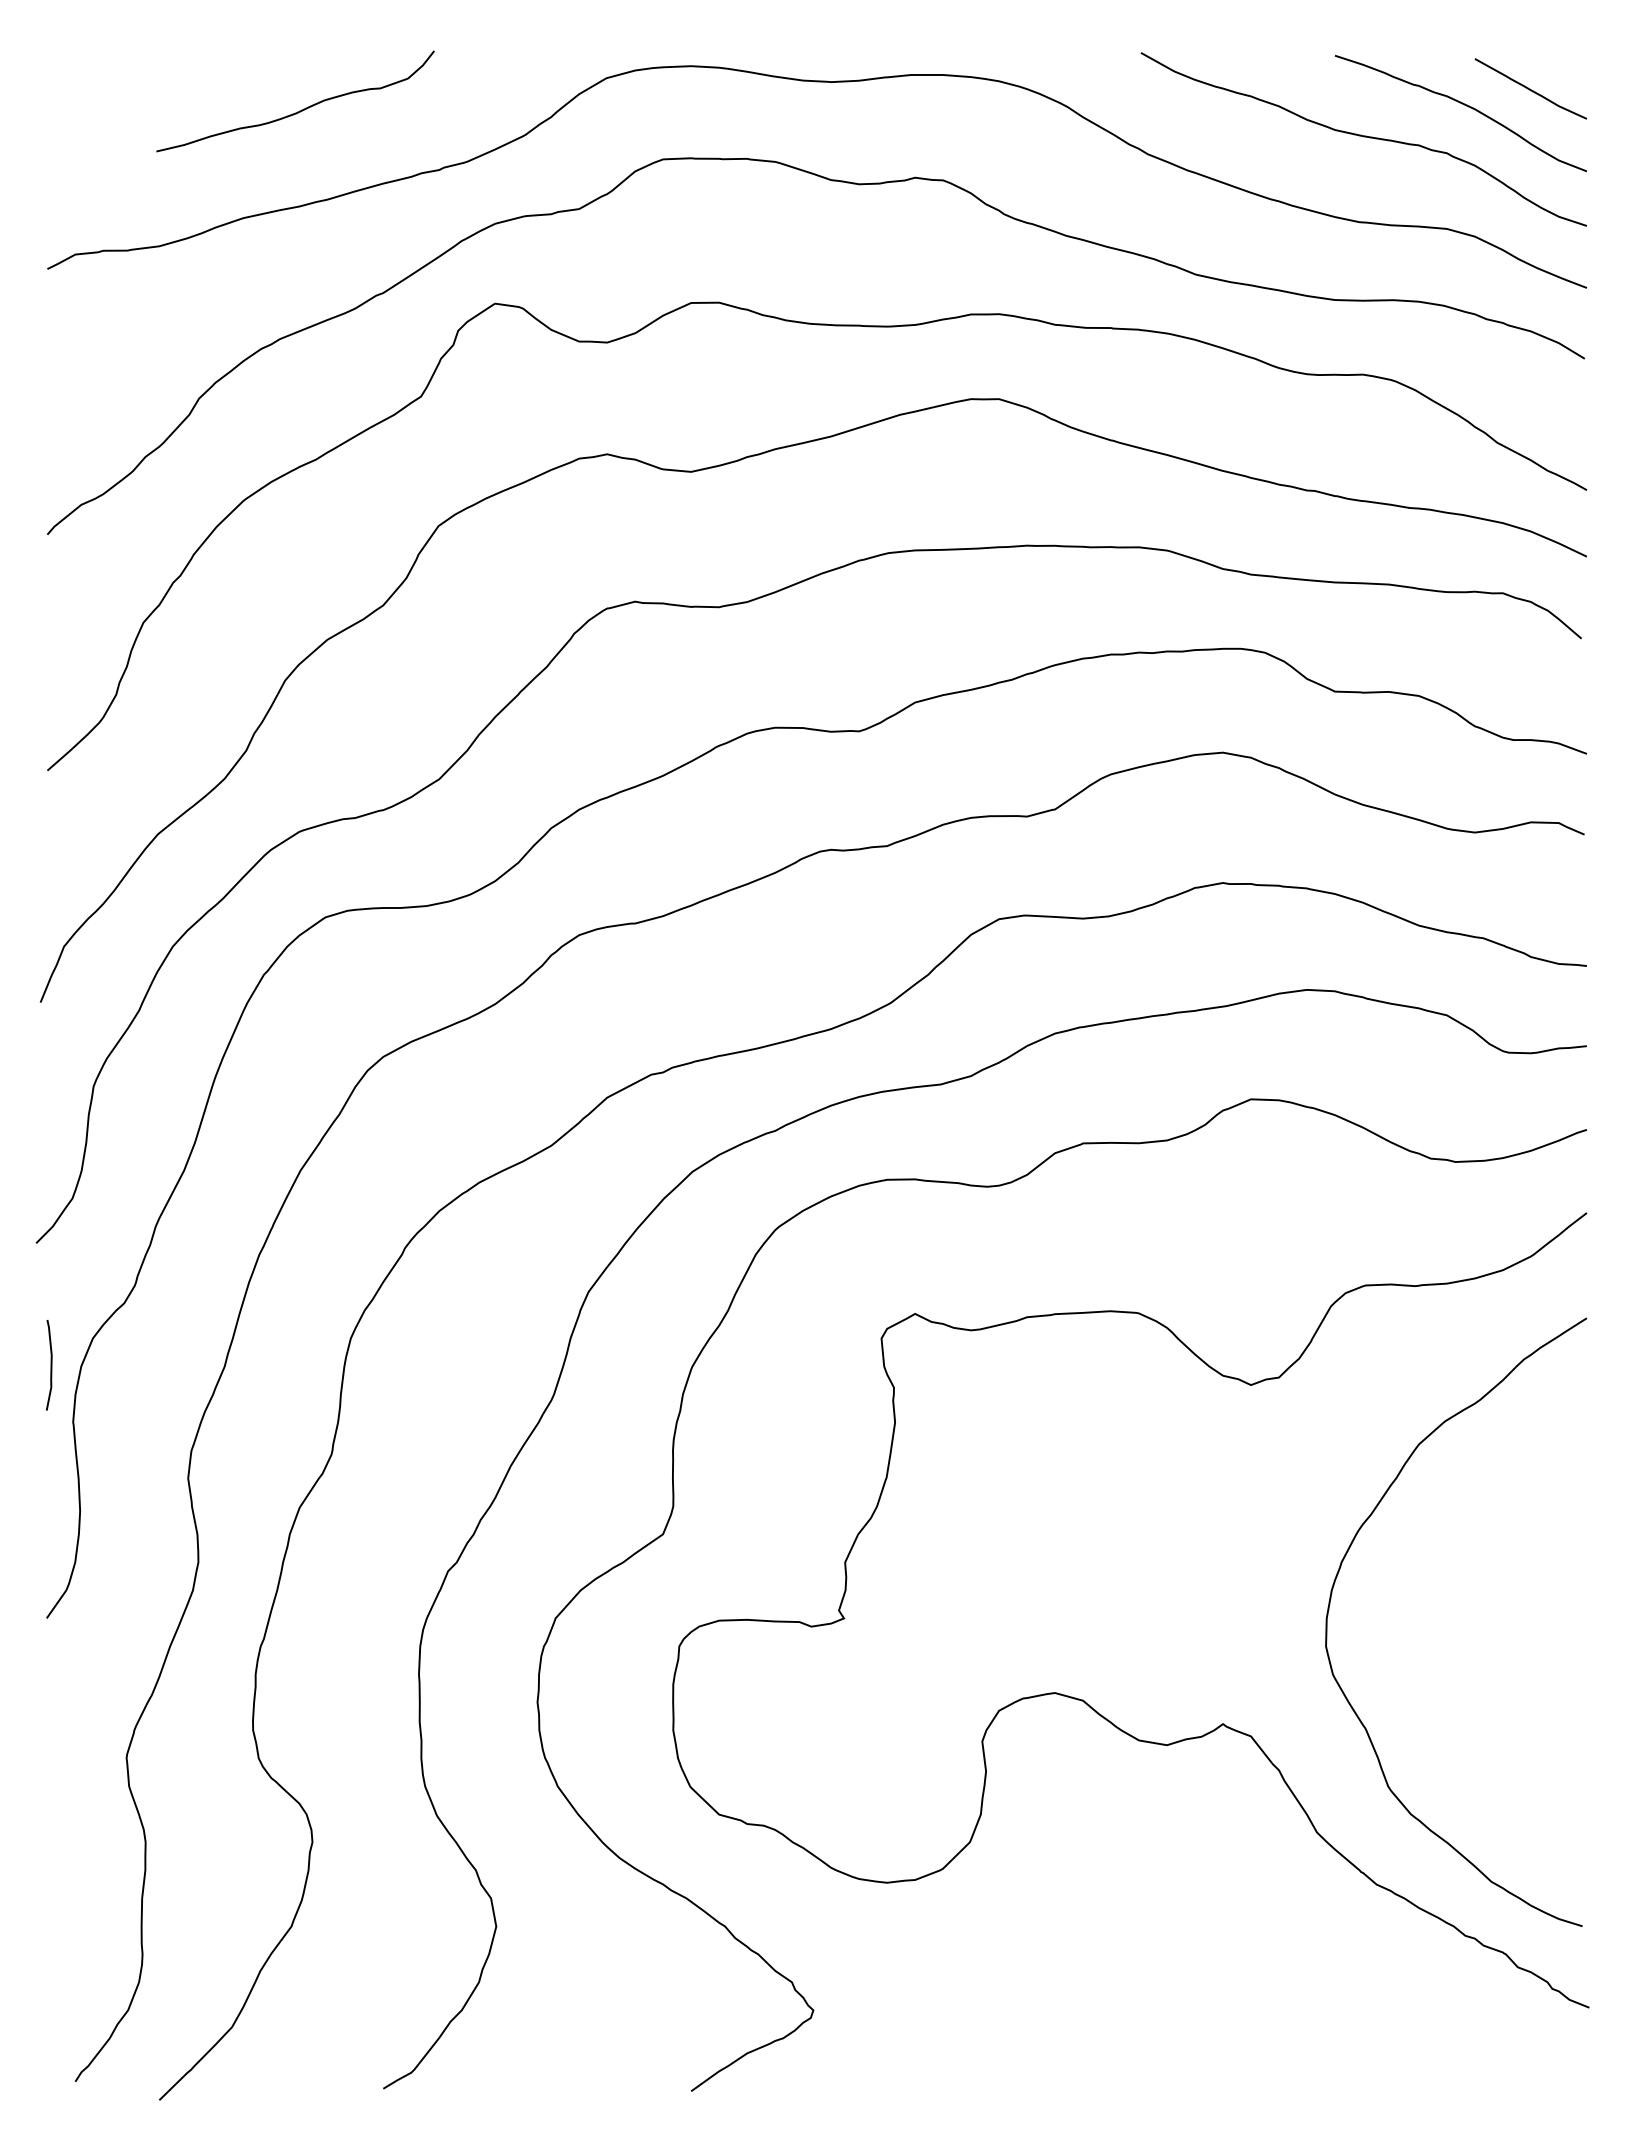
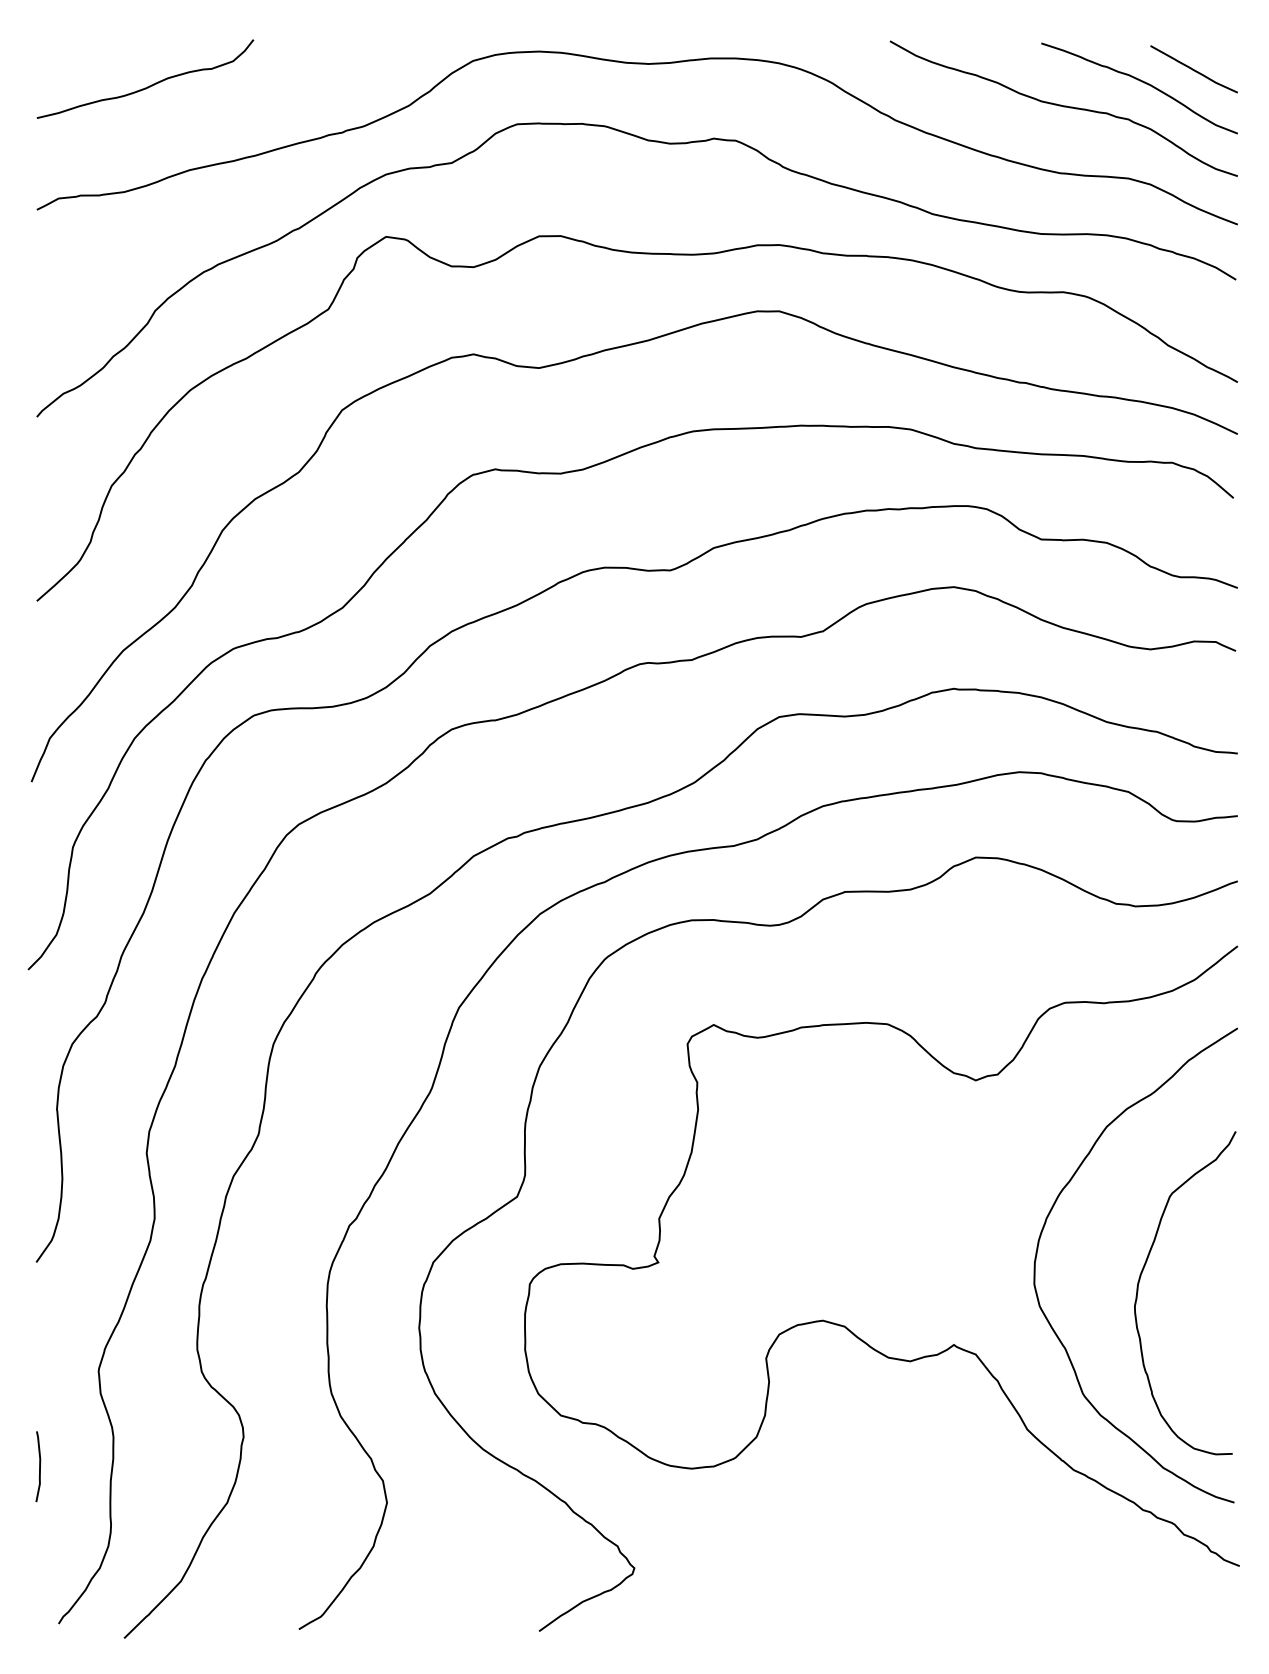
curve: (299, 110) -> (148, 86), moved
curve: (50, 1365) -> (39, 1466), moved
curve: (1462, 1638) -> (1140, 1278), added

